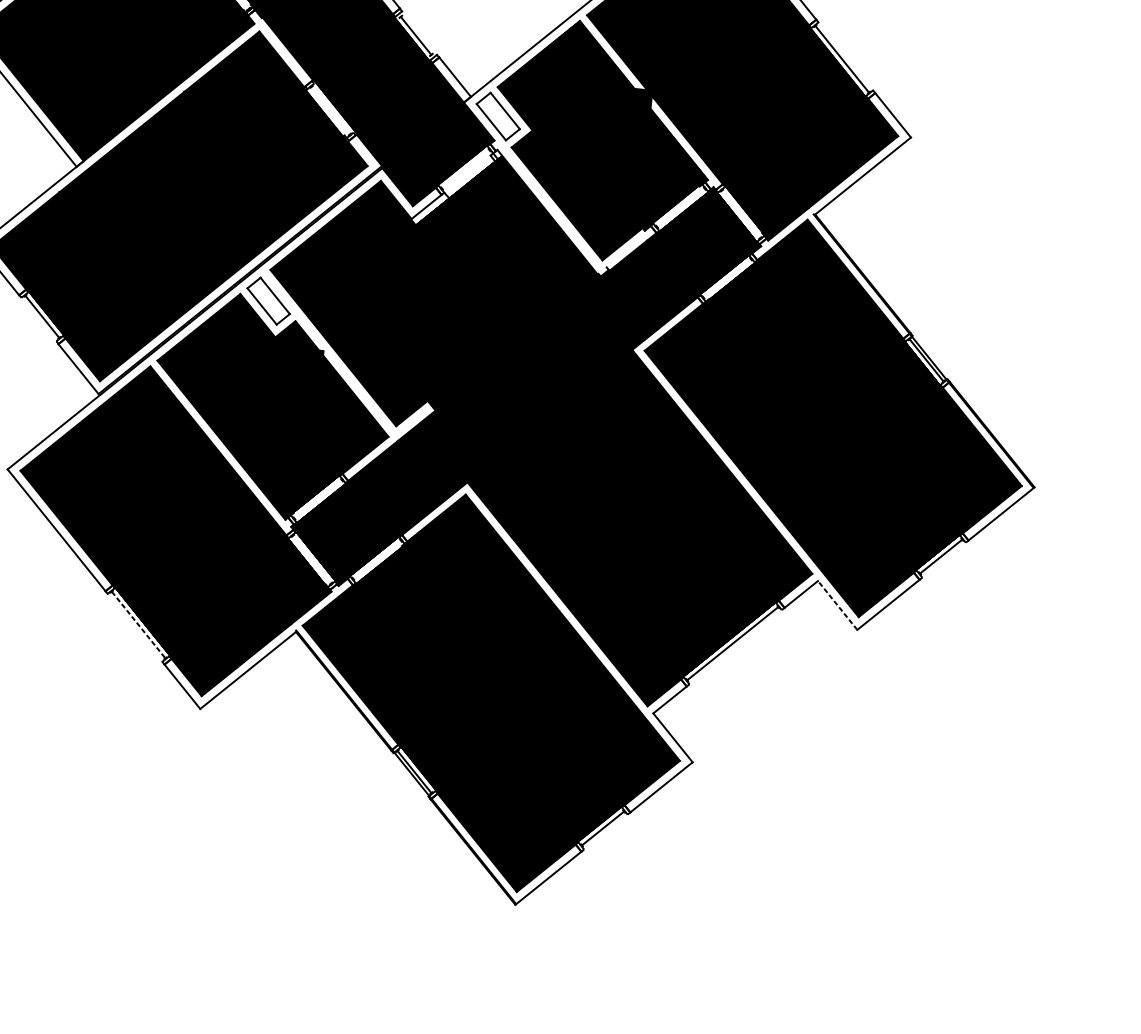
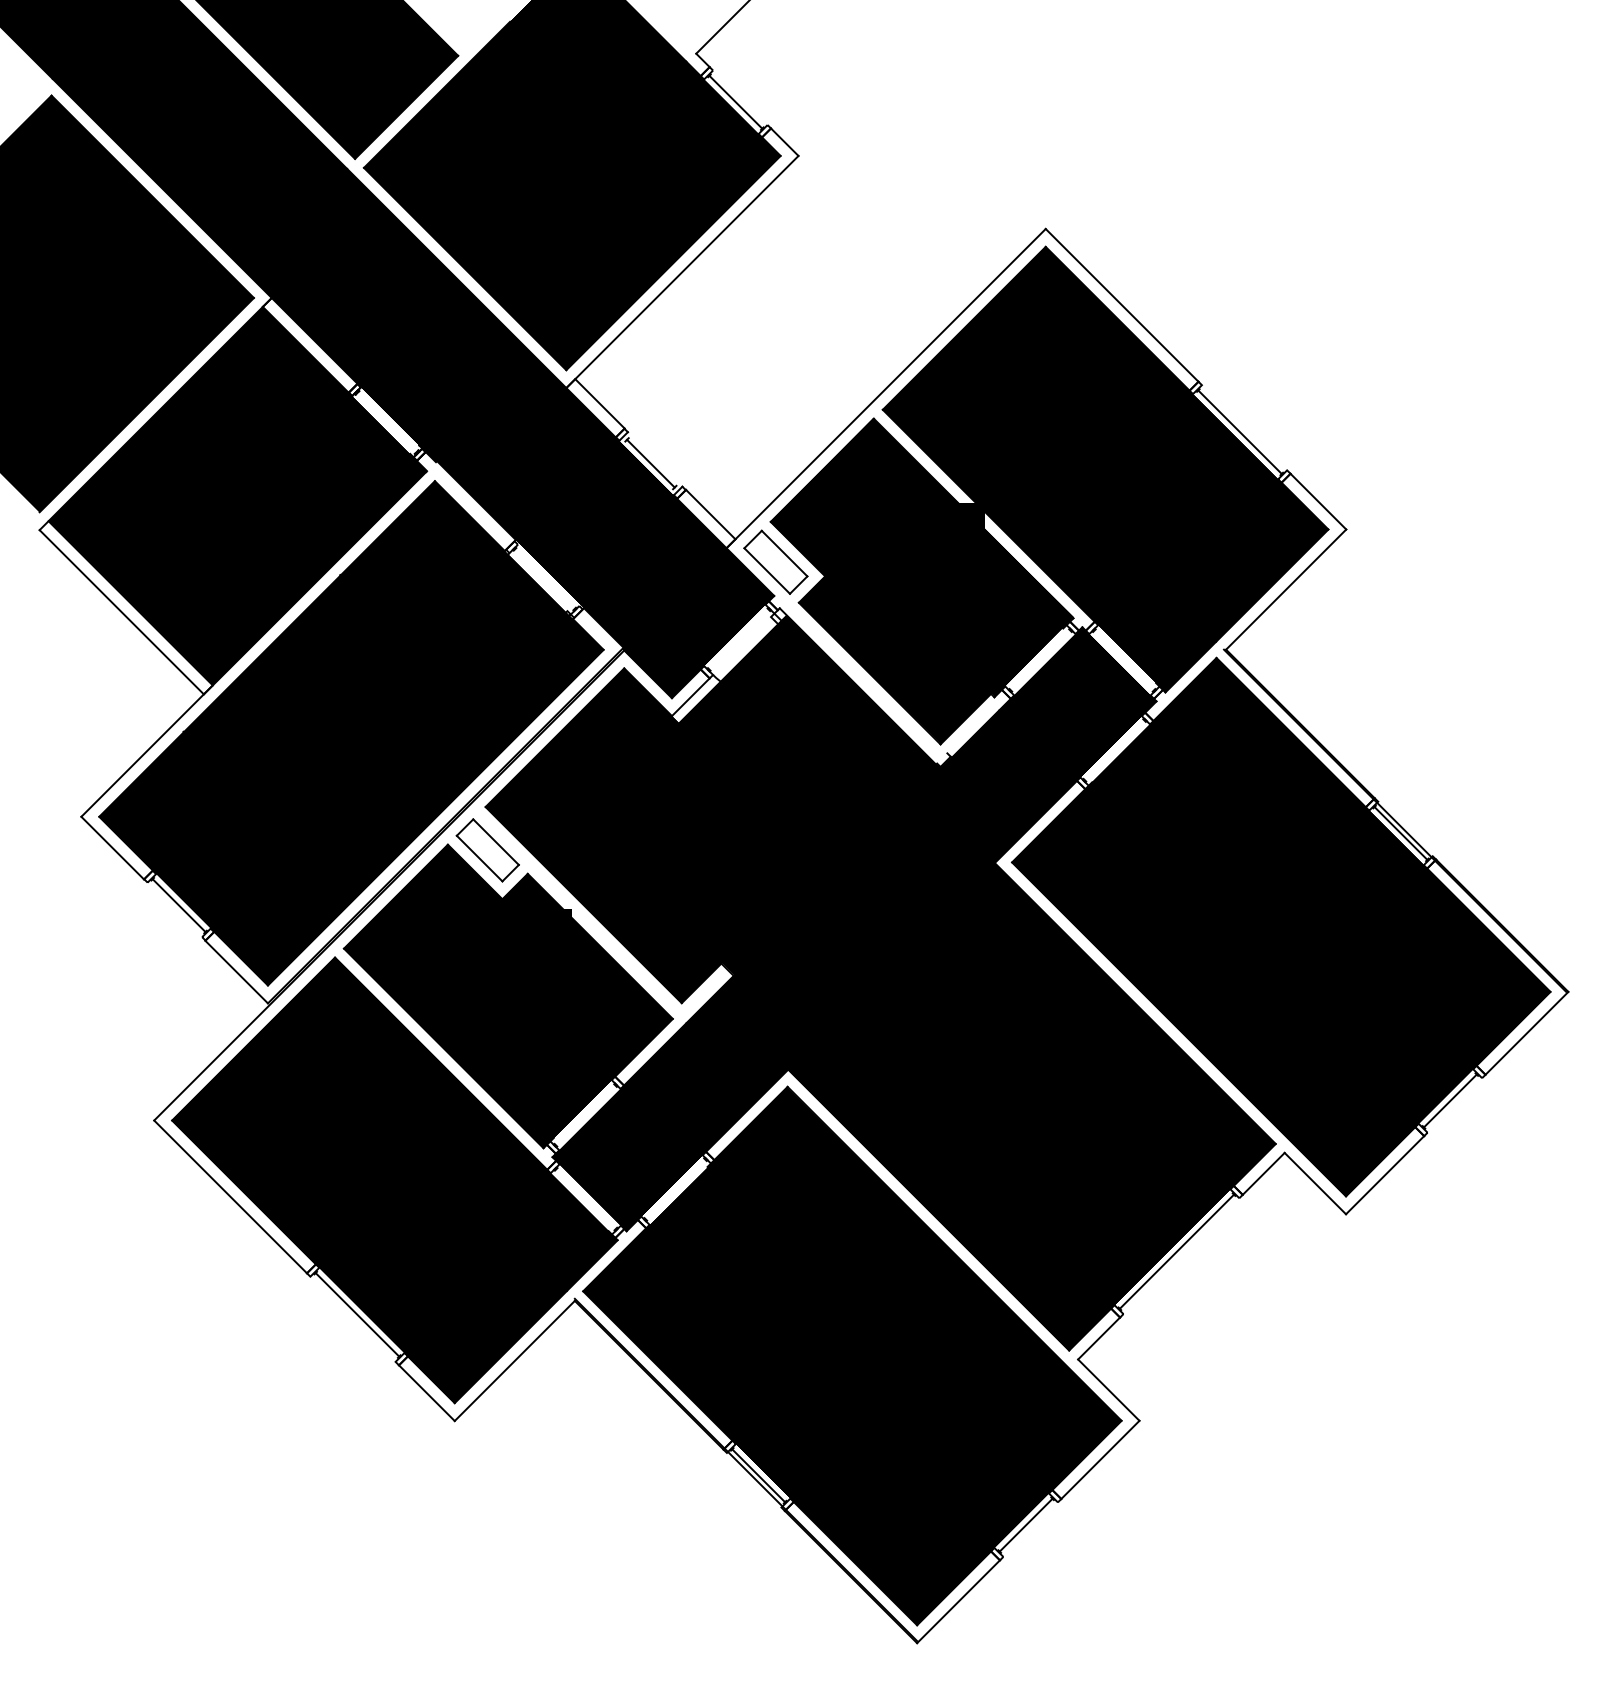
line: (837, 605) -> (1315, 1183), dashed -> solid
line: (138, 625) -> (357, 1315), dashed -> solid

